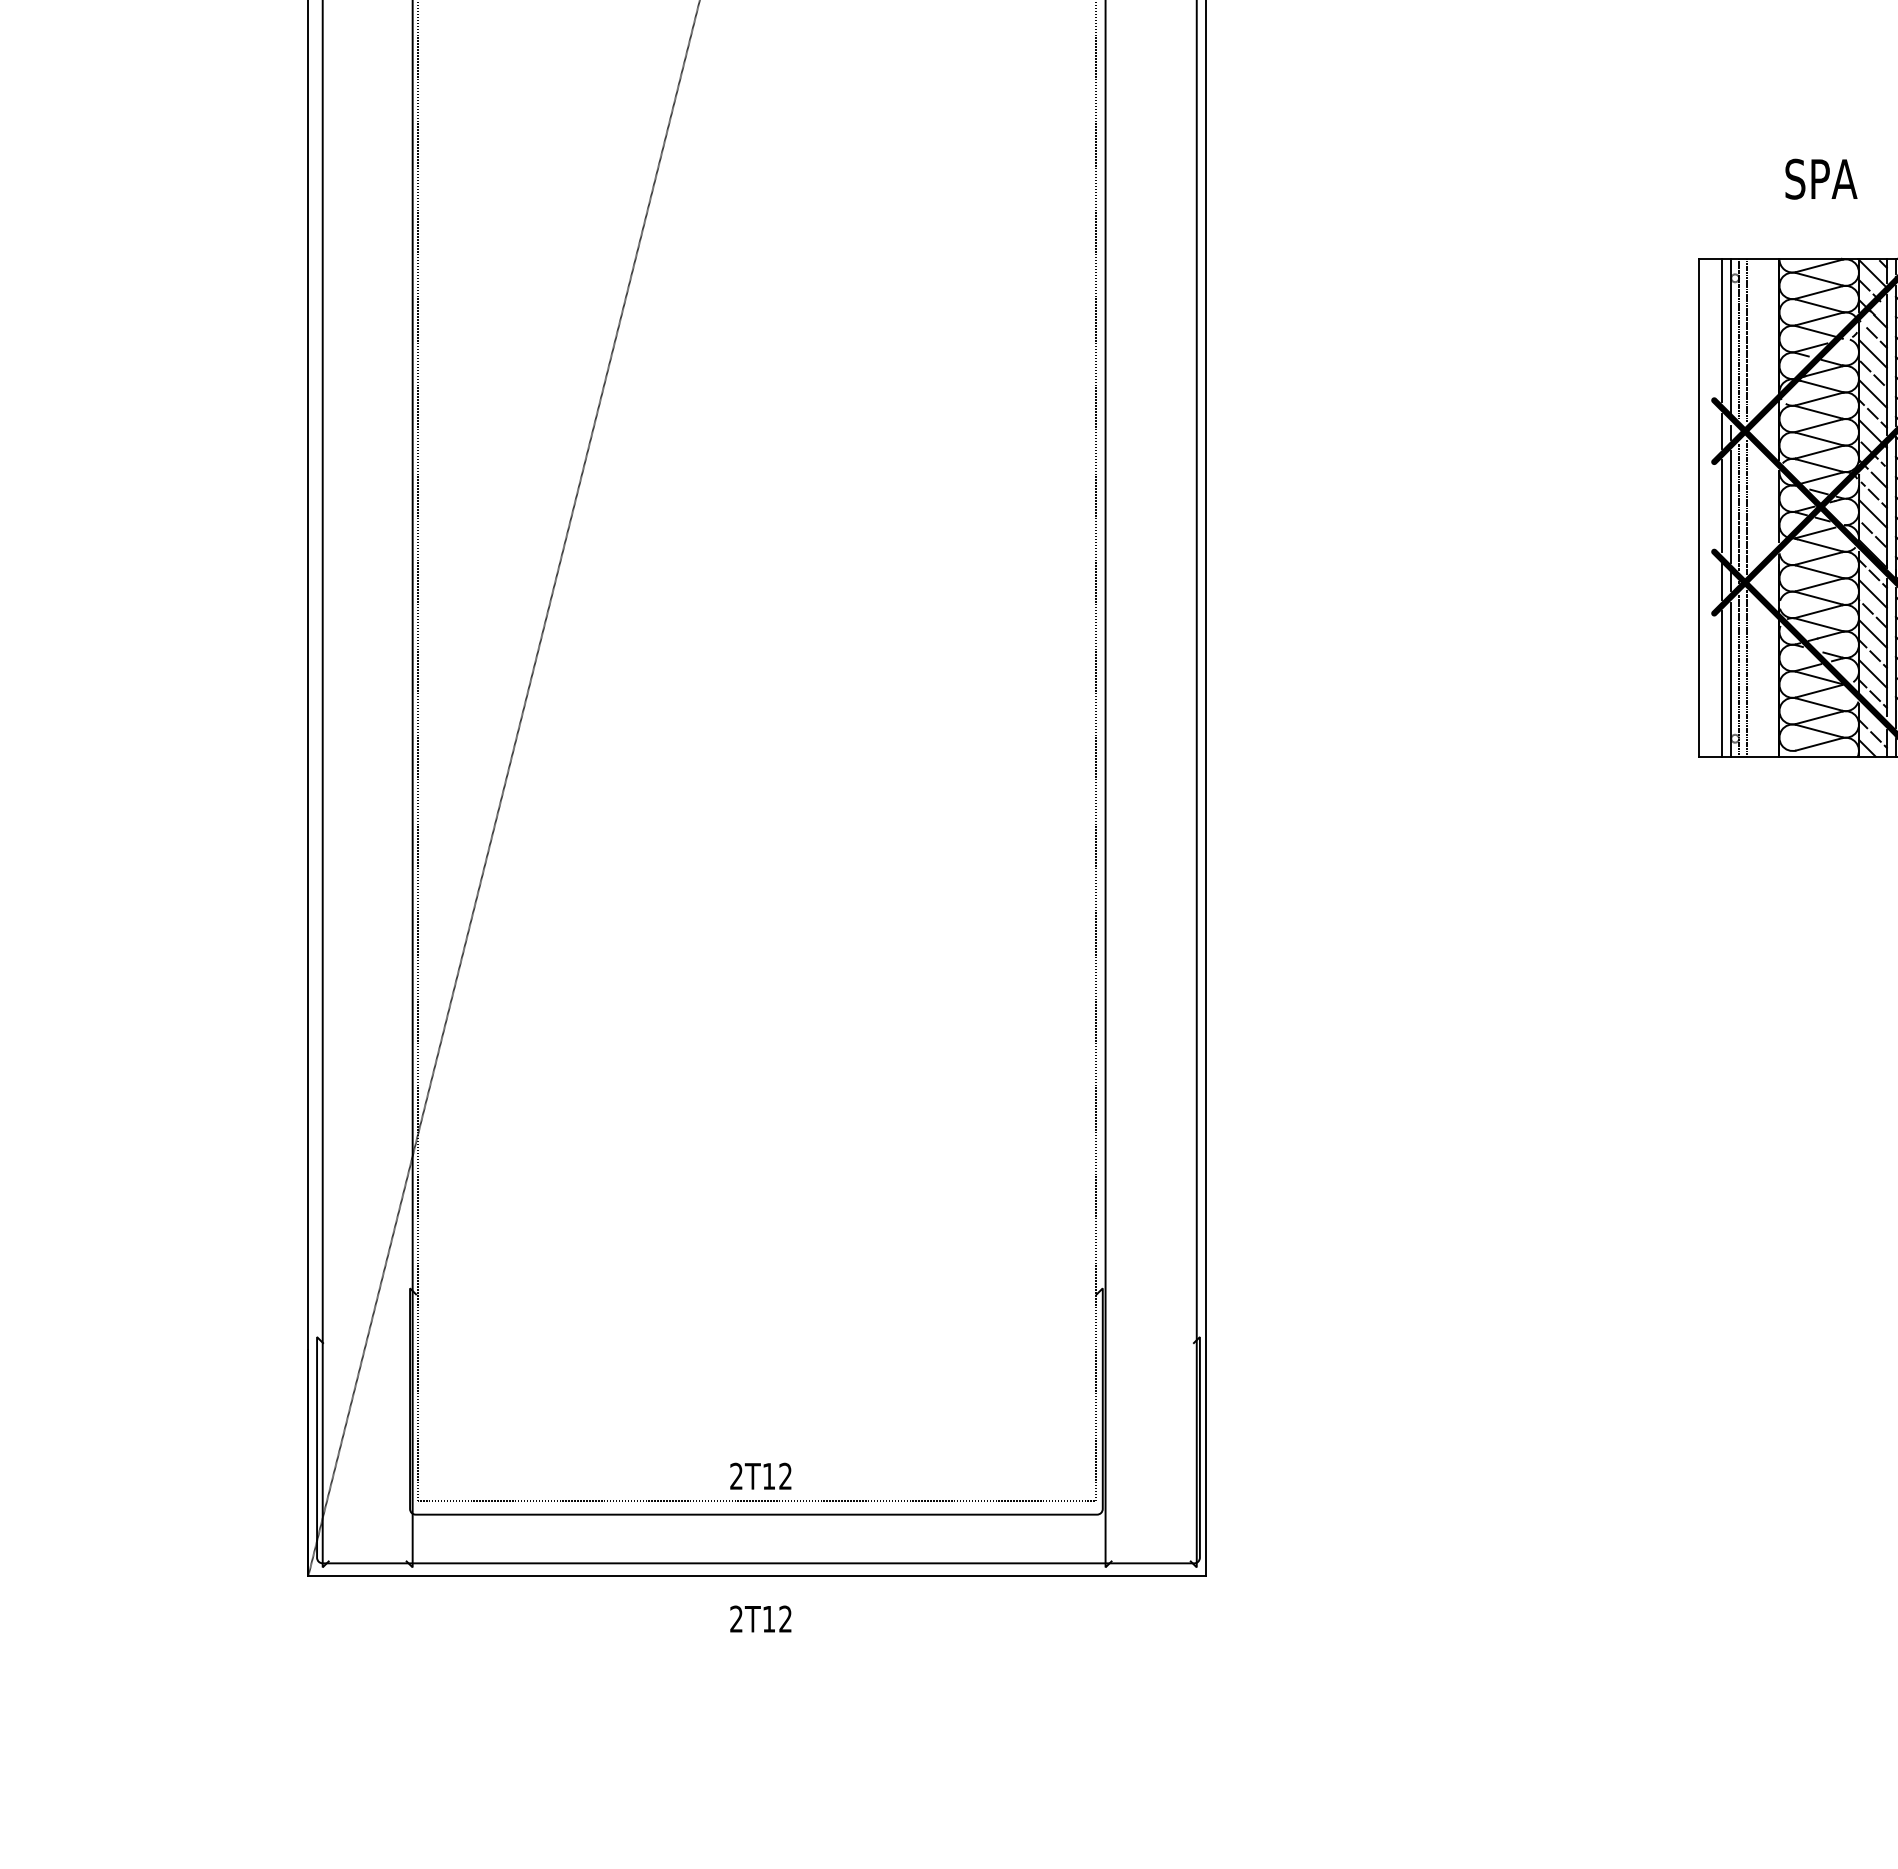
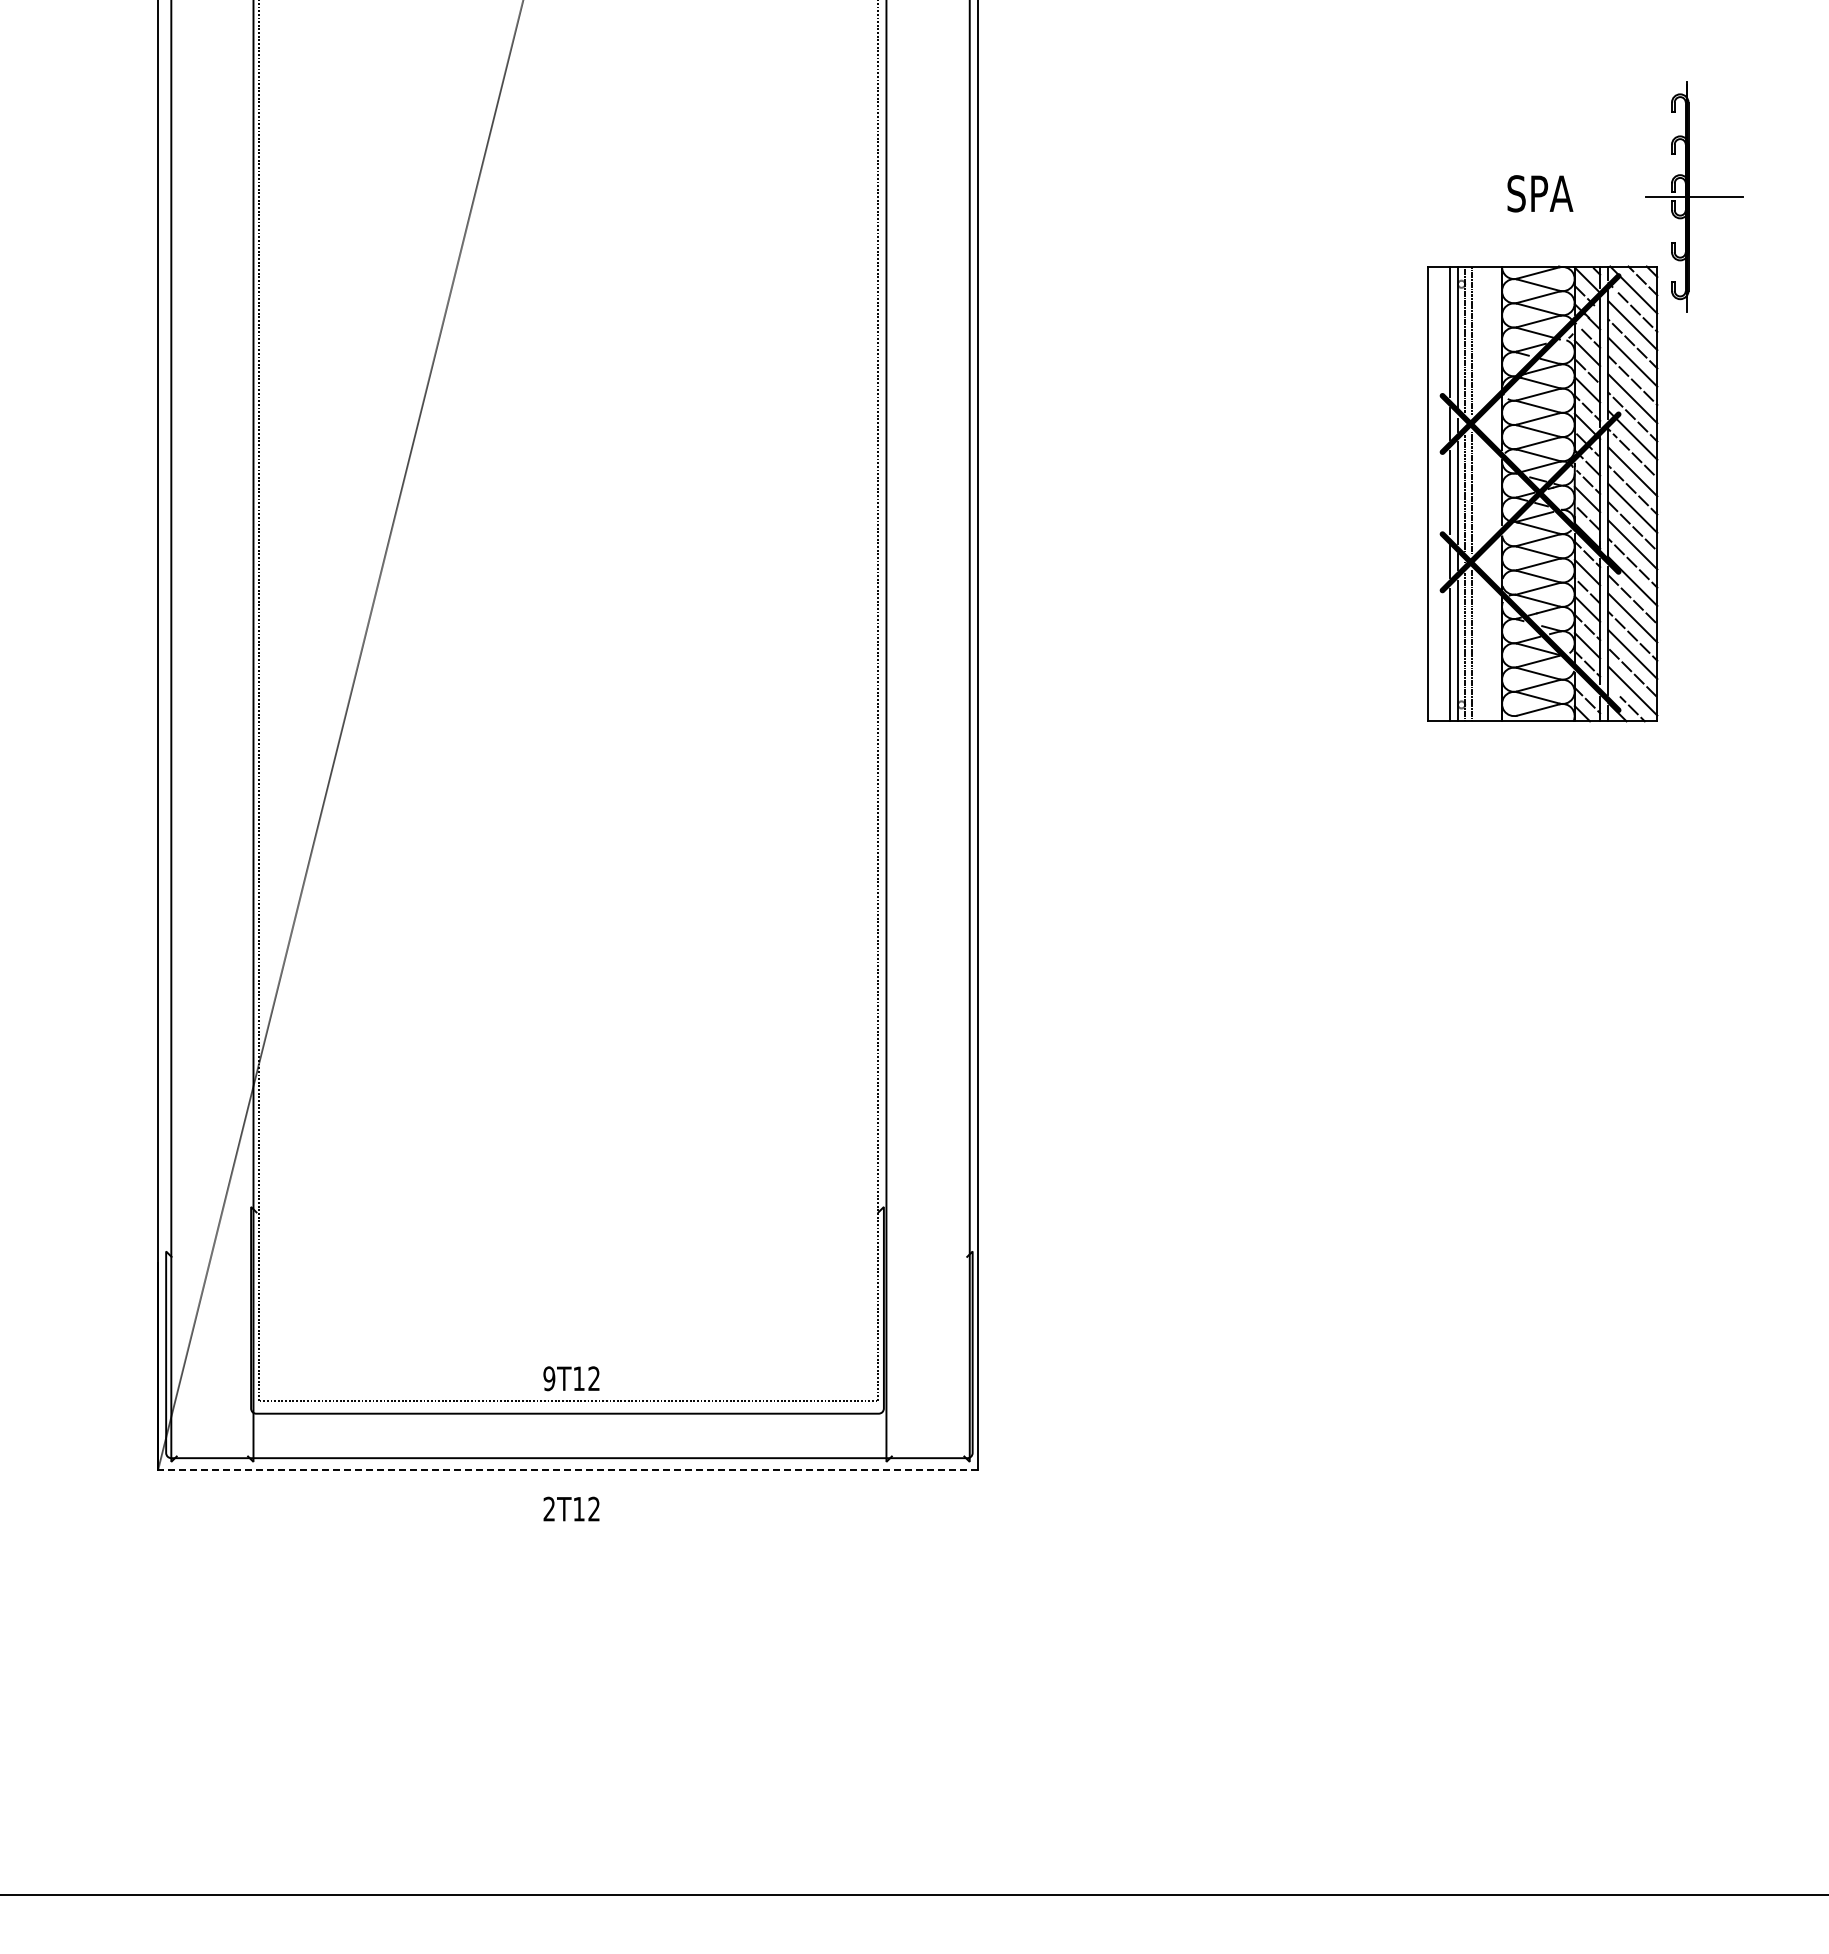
text: (736, 1476) -> (549, 1378), 2T12 -> 9T12
line: (757, 1575) -> (568, 1469), solid -> dashed

